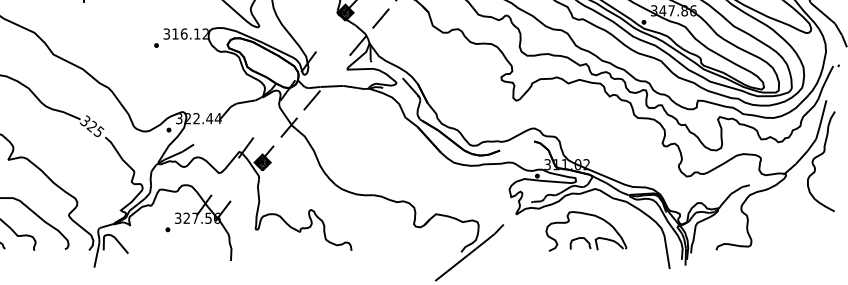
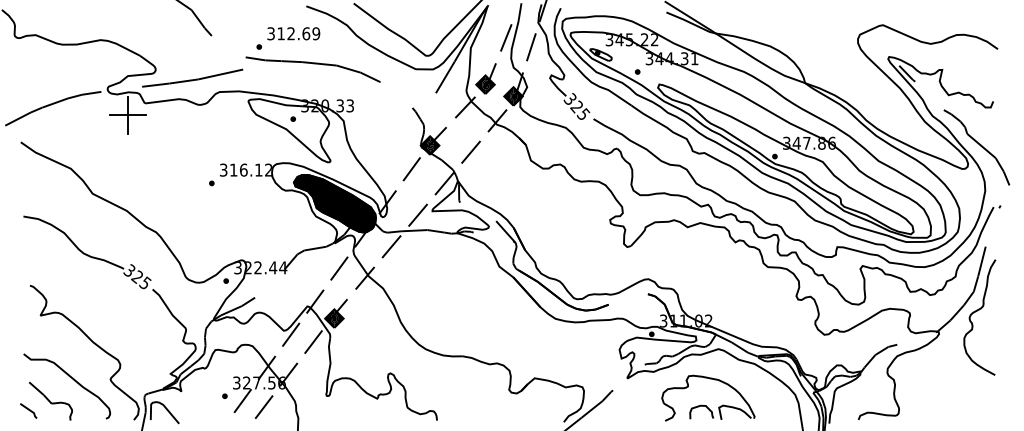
line: (329, 33) -> (411, 169), added
fill: (262, 62) -> (334, 203), added
line: (334, 72) -> (417, 214), added
line: (267, 119) -> (339, 268), added
line: (225, 176) -> (291, 334), added
line: (244, 182) -> (313, 341), added
line: (183, 233) -> (242, 400), added
line: (201, 239) -> (263, 407), added

